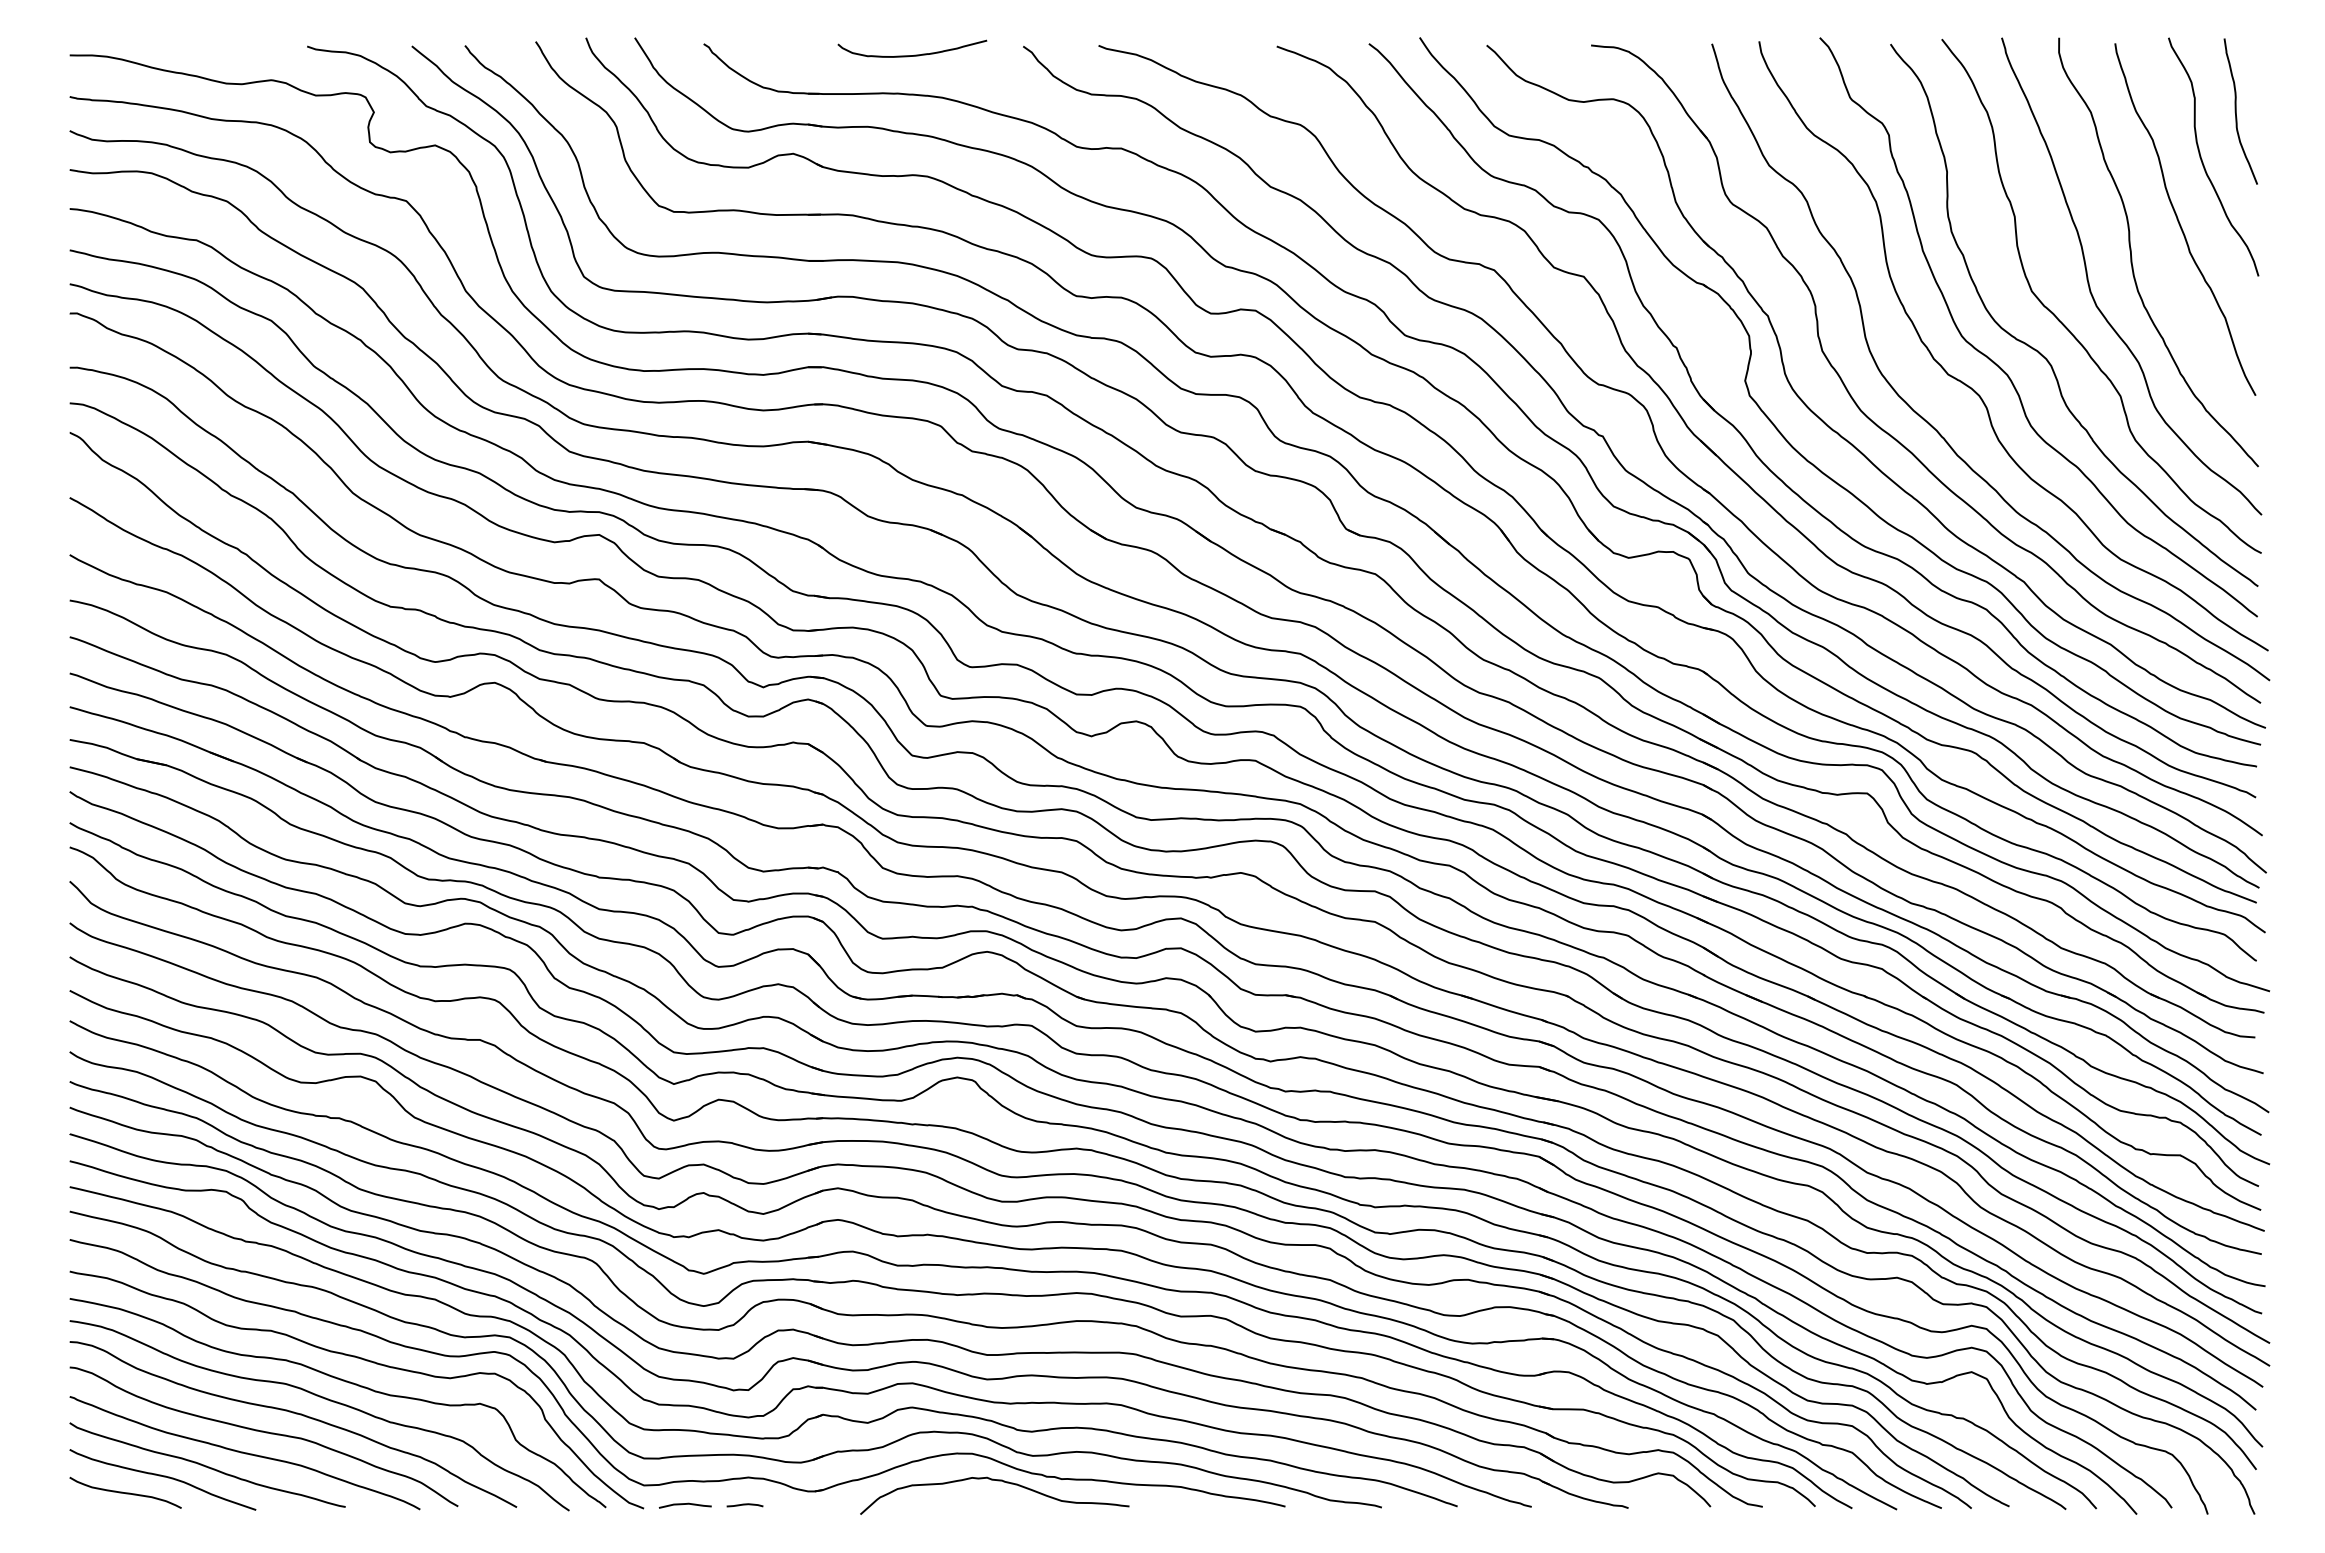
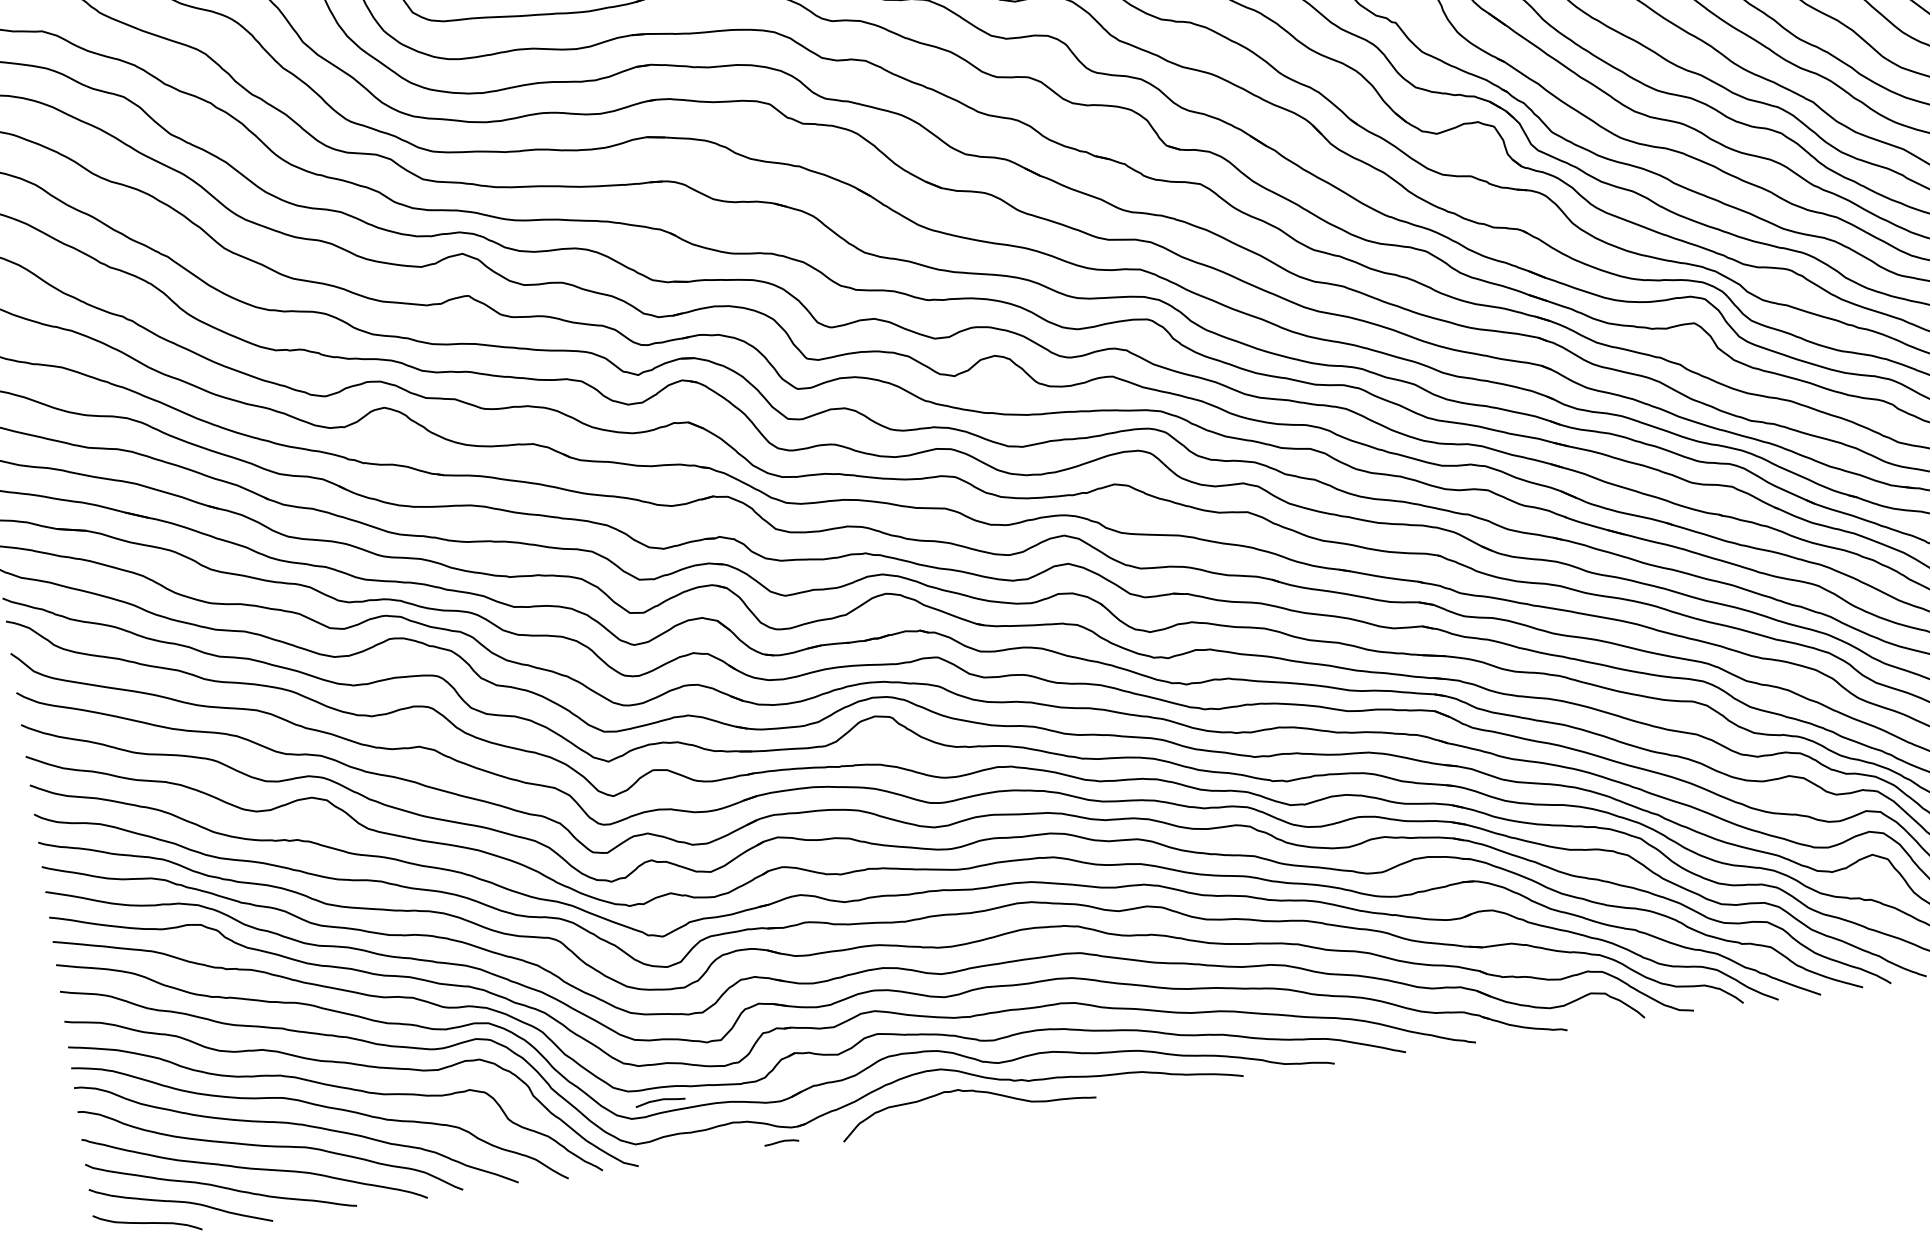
curve: (684, 1504) -> (659, 1100), moved
curve: (744, 1505) -> (781, 1142), moved

